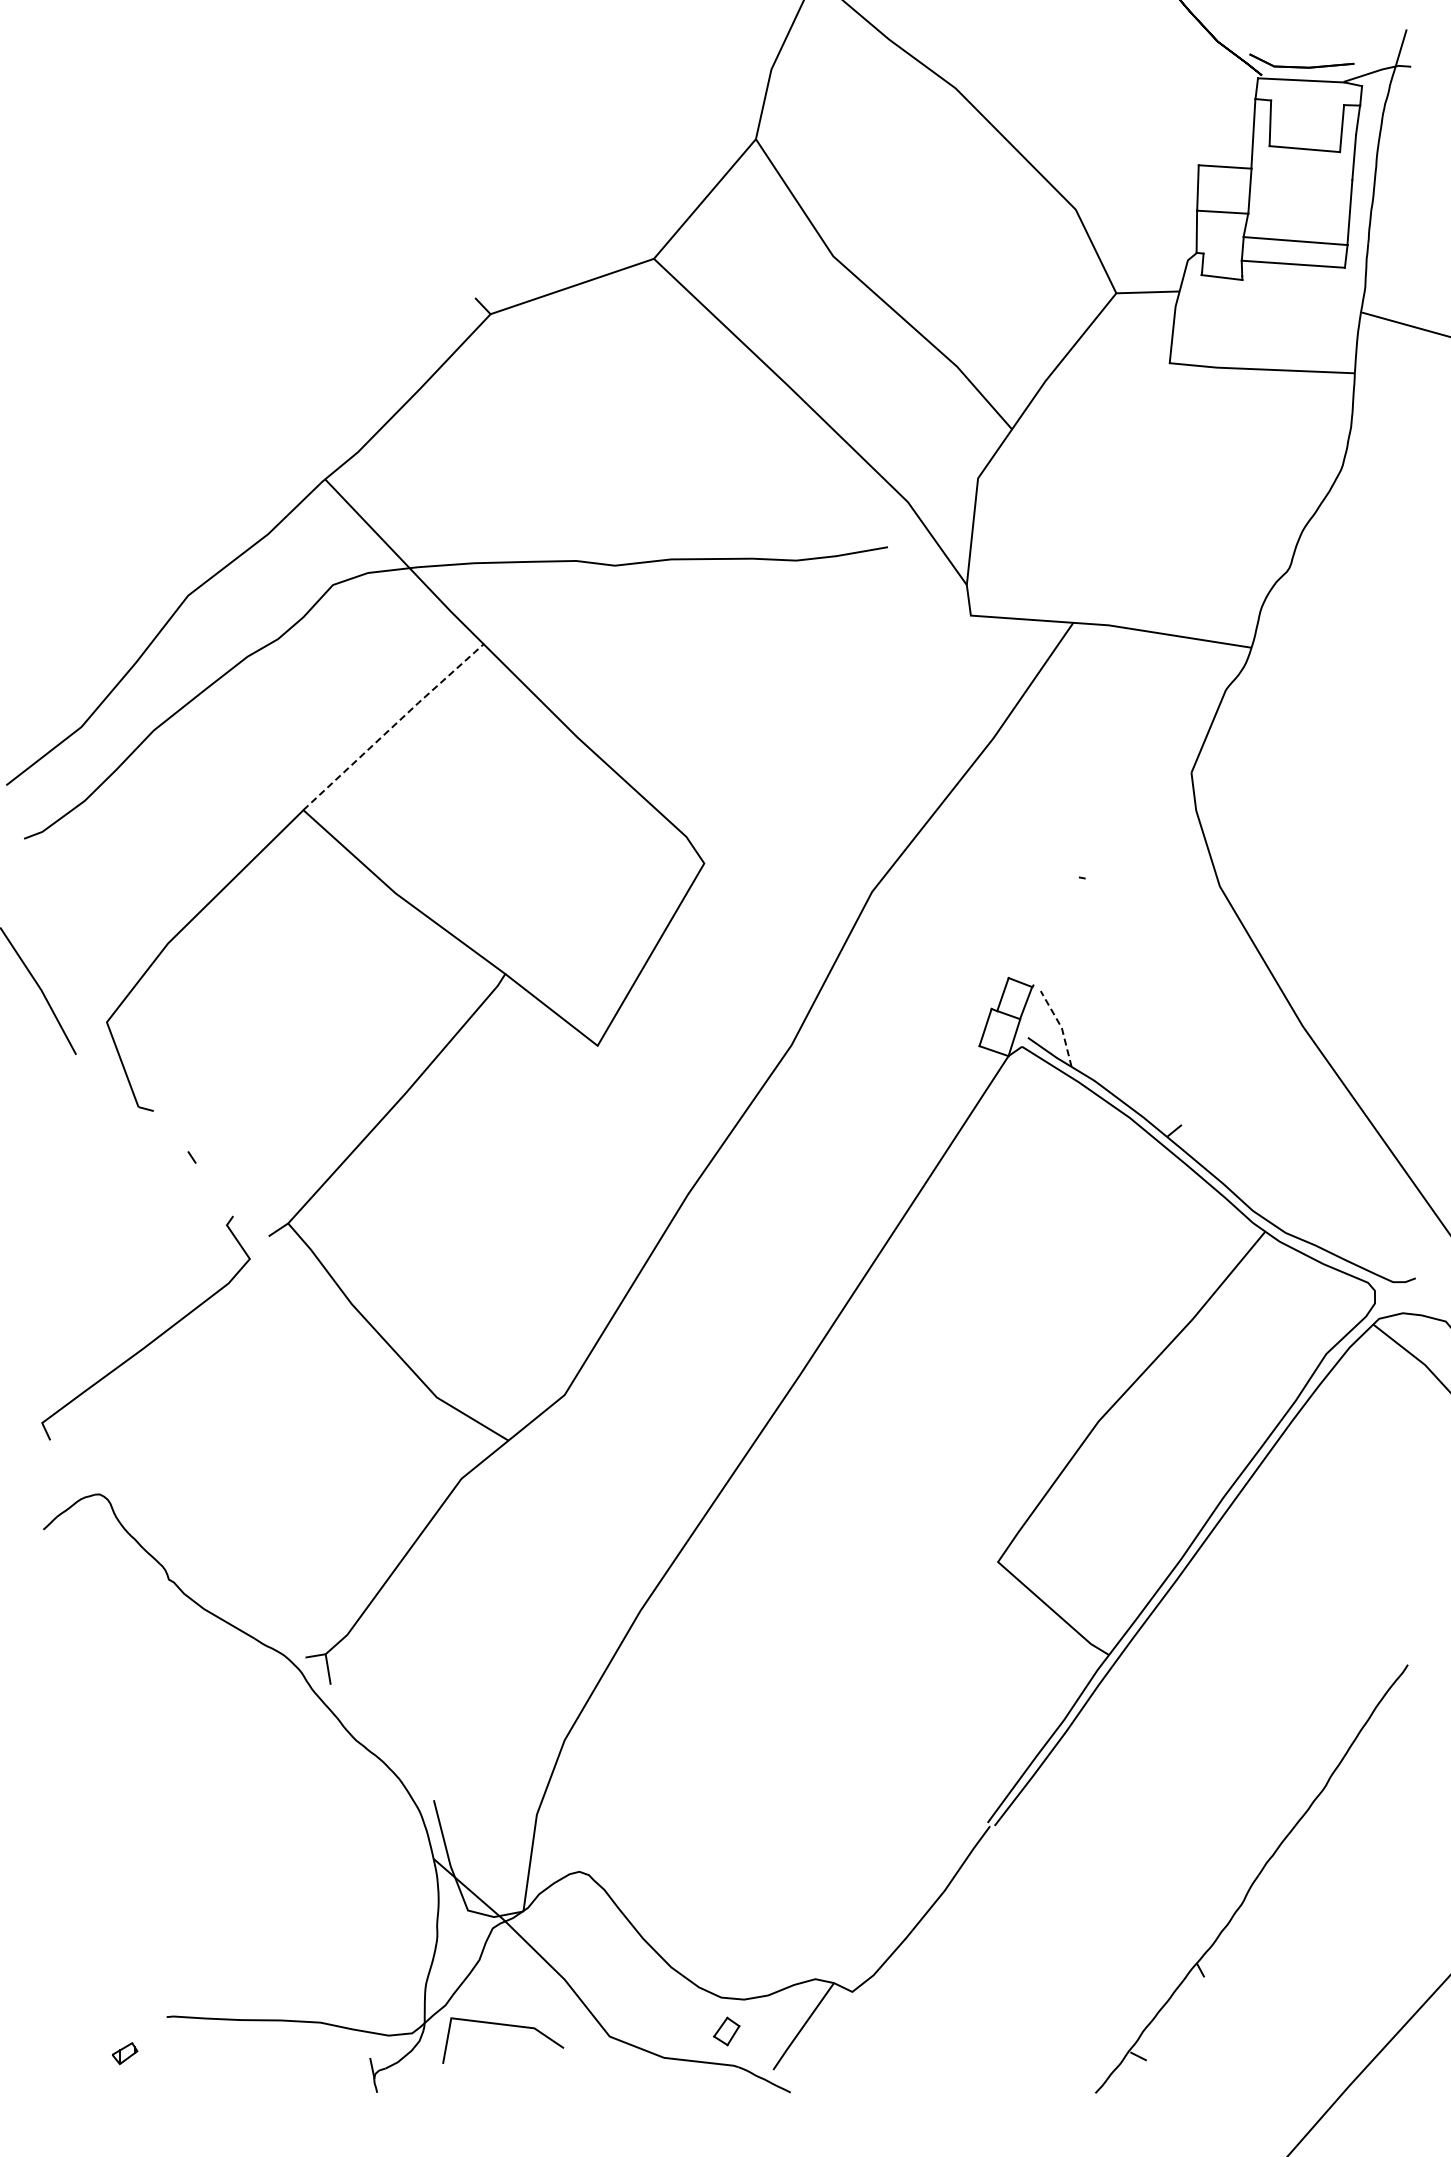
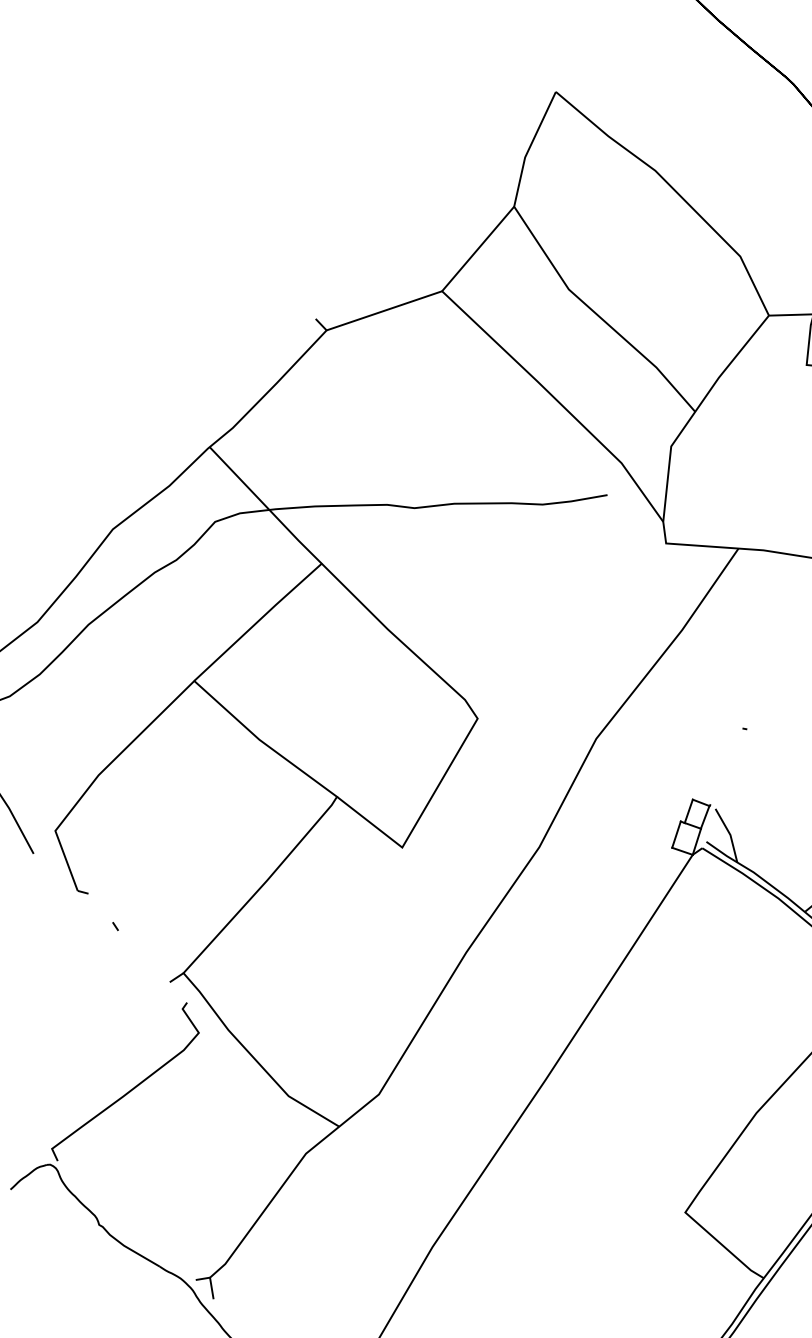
line: (393, 725) -> (257, 621), dashed -> solid
line: (1061, 1027) -> (730, 834), dashed -> solid
curve: (154, 1338) -> (131, 1089), moved

